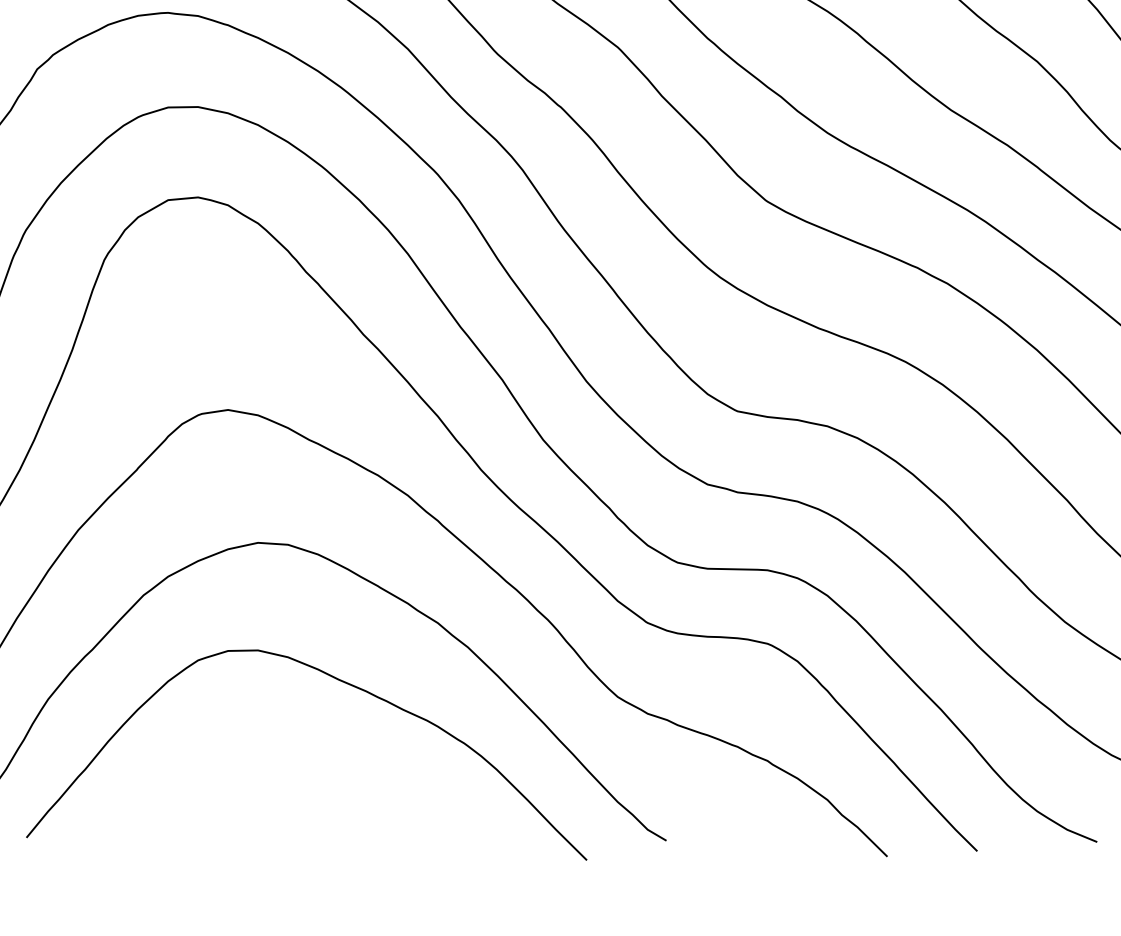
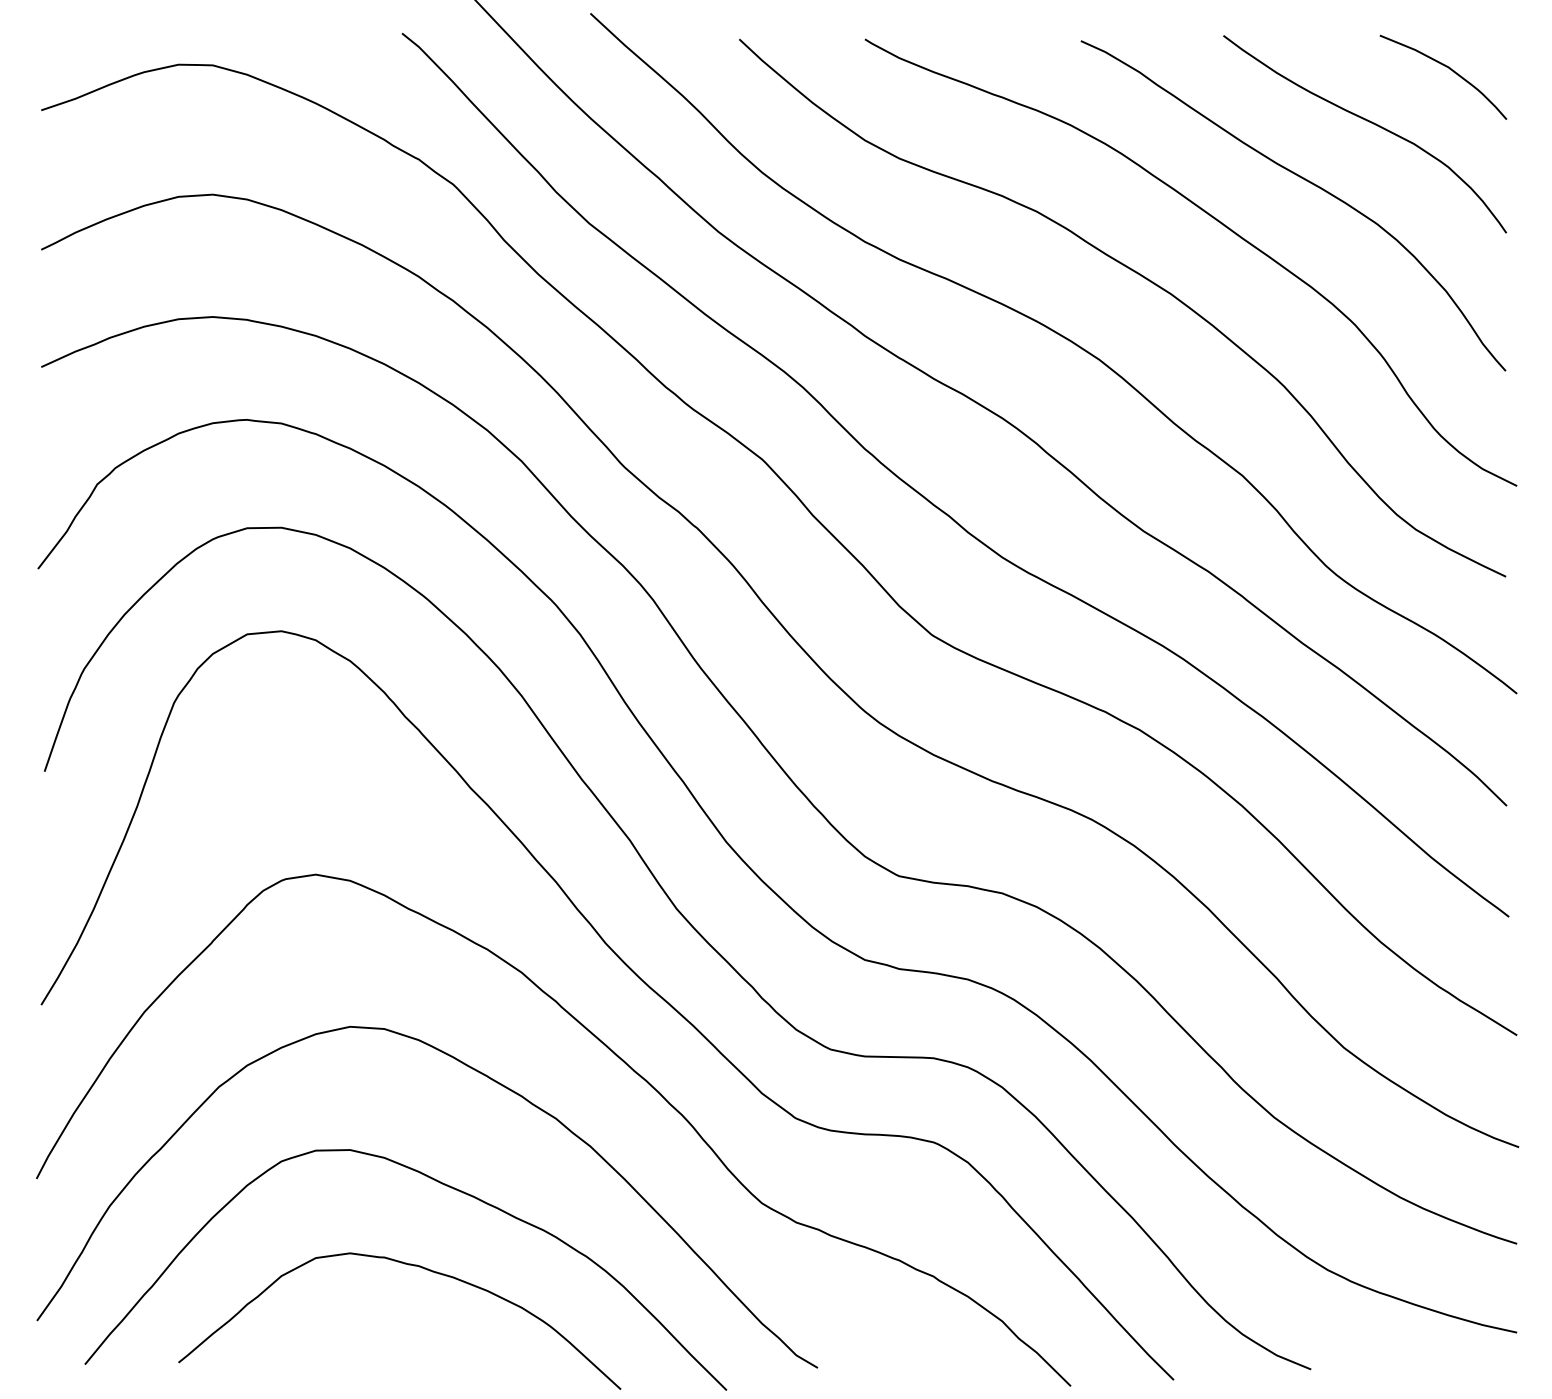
curve: (309, 751) -> (408, 1265), added

